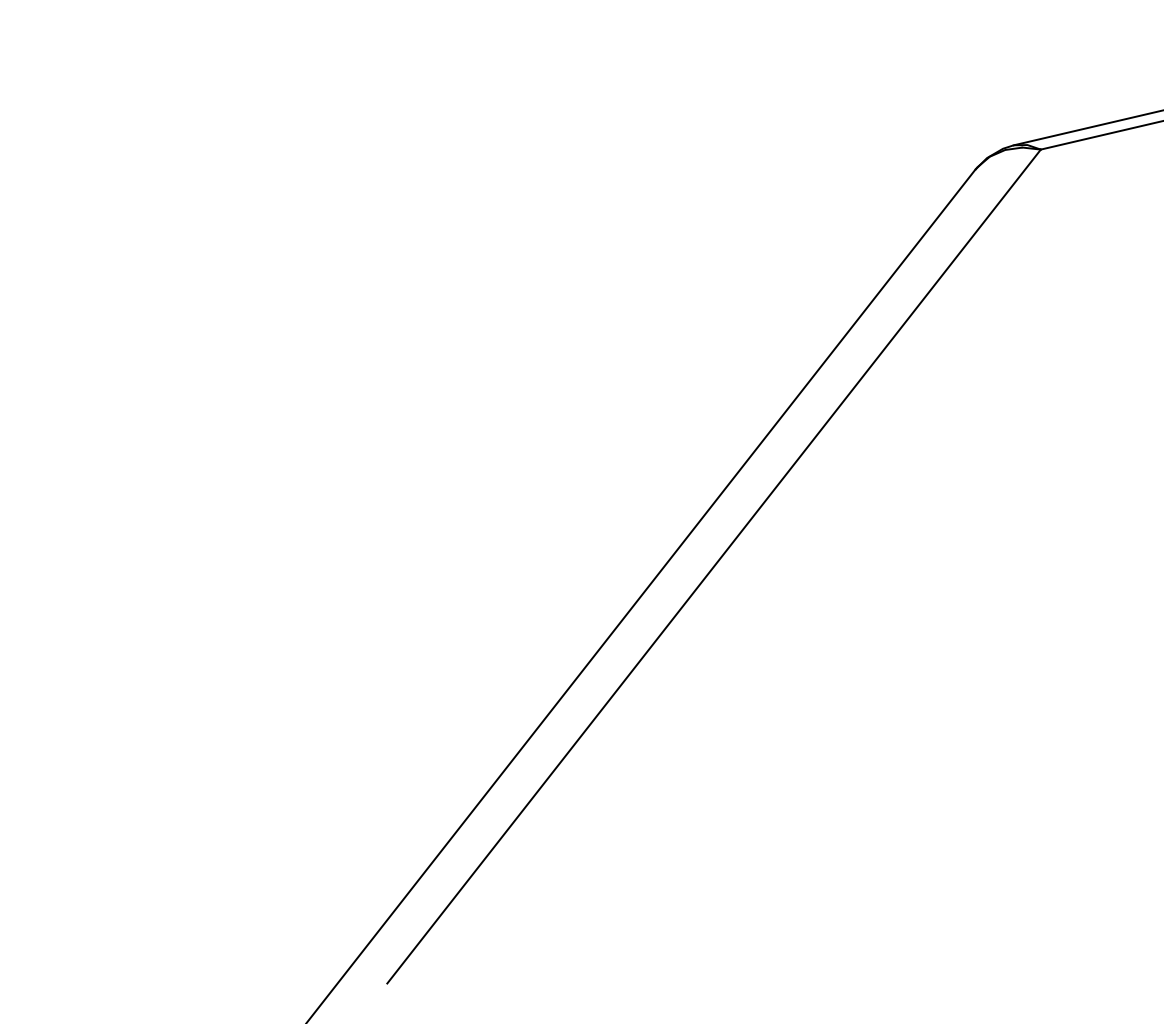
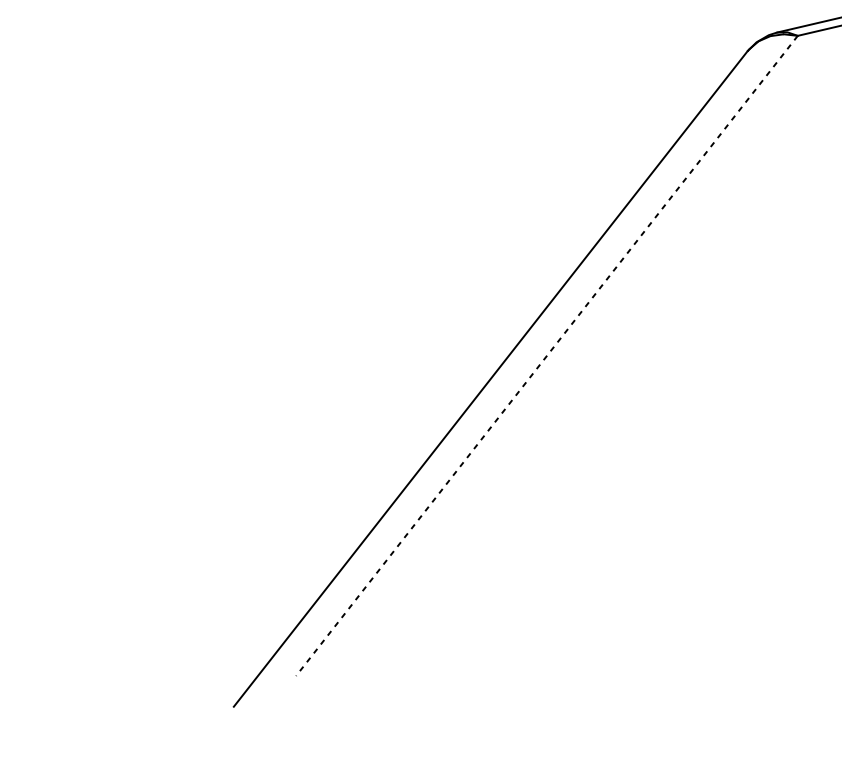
line: (714, 566) -> (547, 355), solid -> dashed

